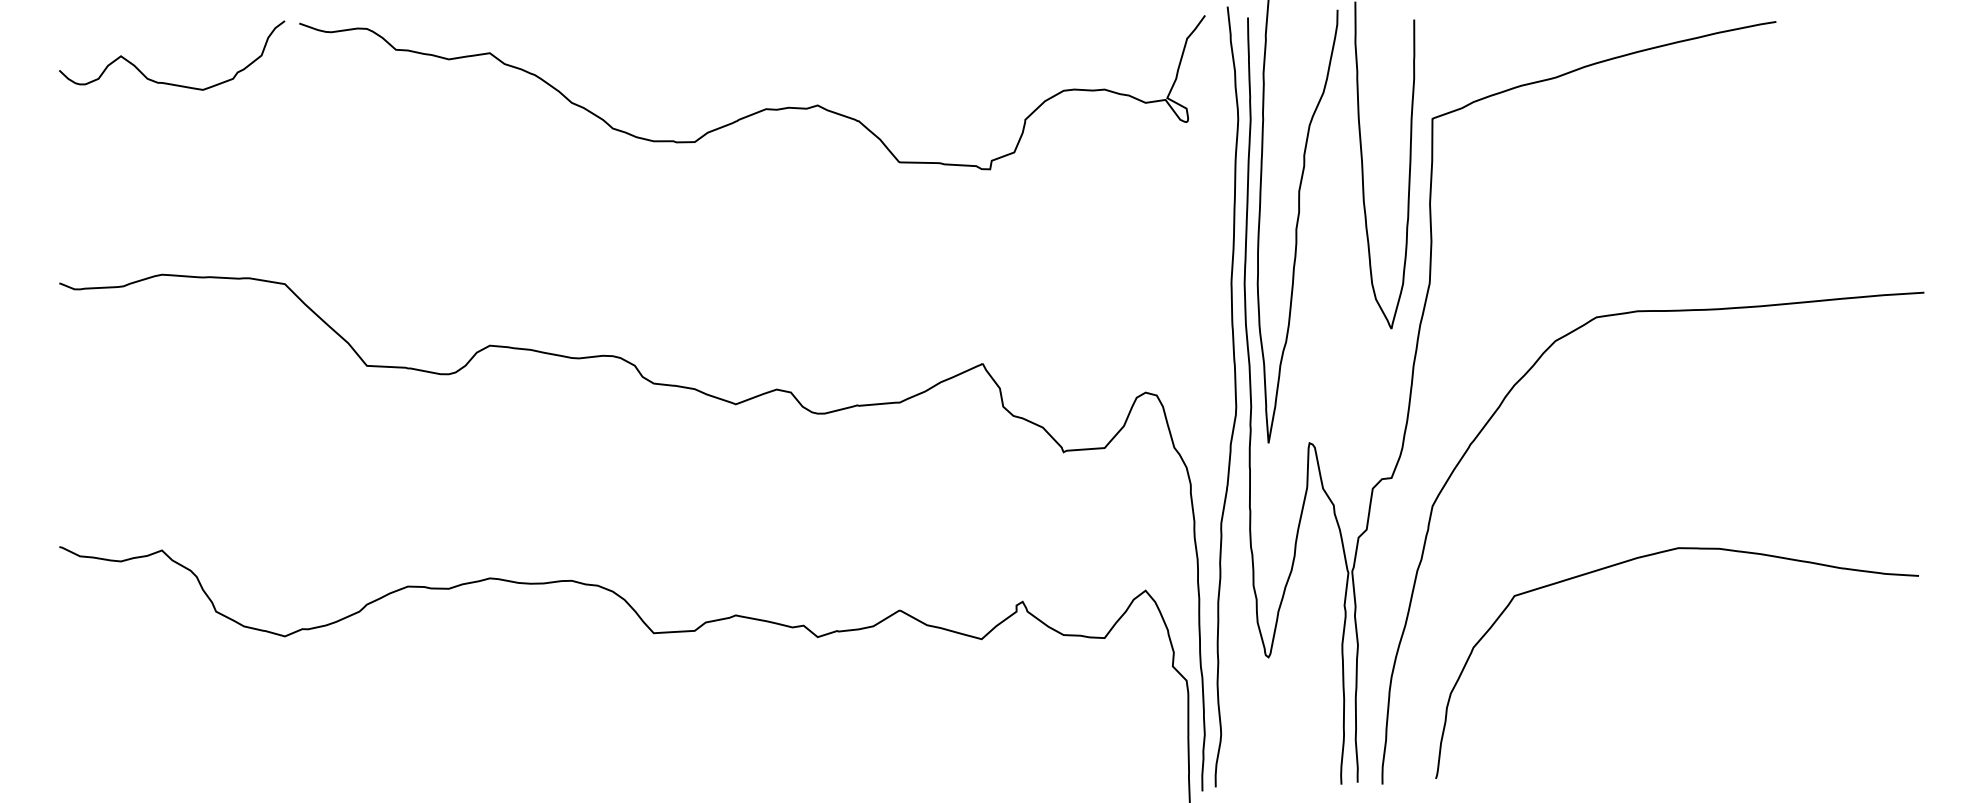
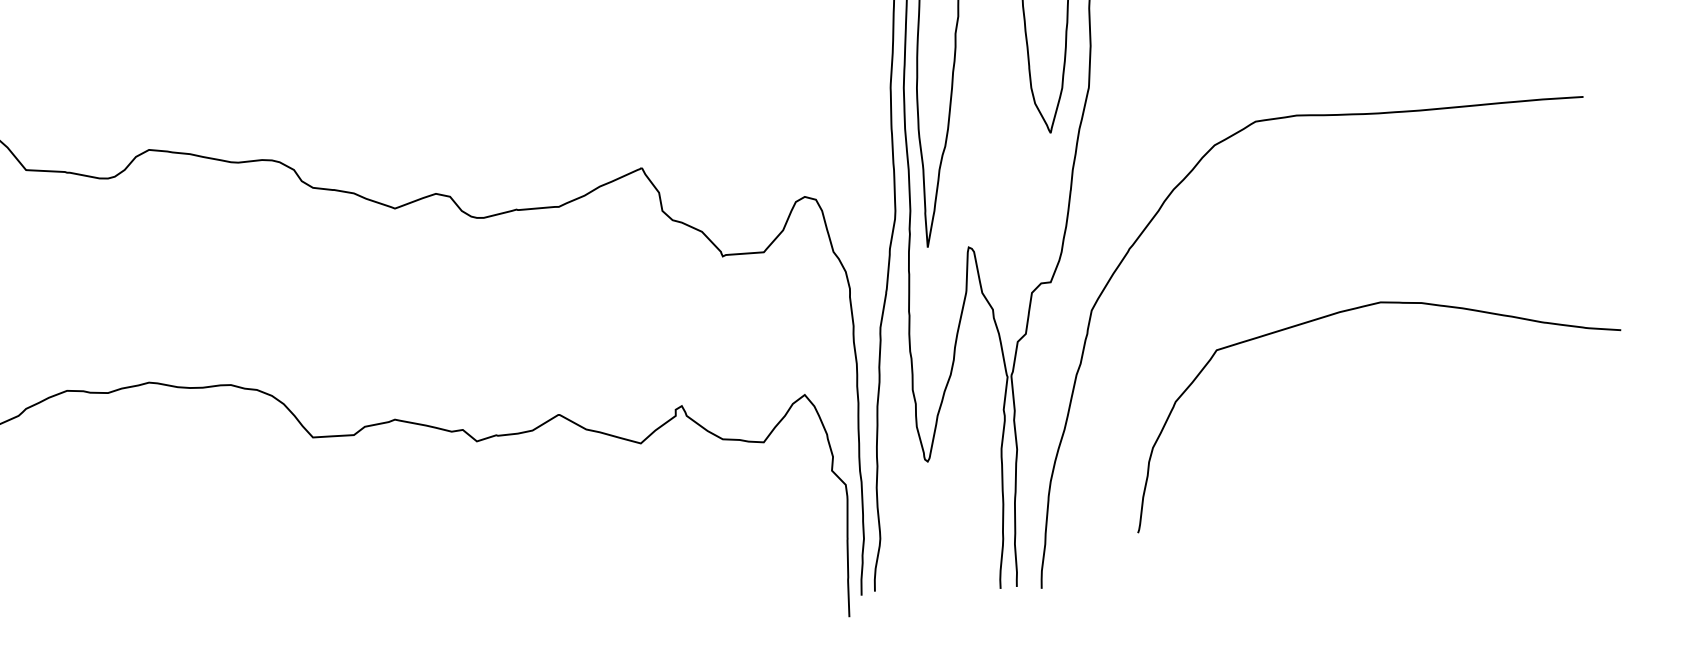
curve: (1653, 555) -> (1355, 309), moved

